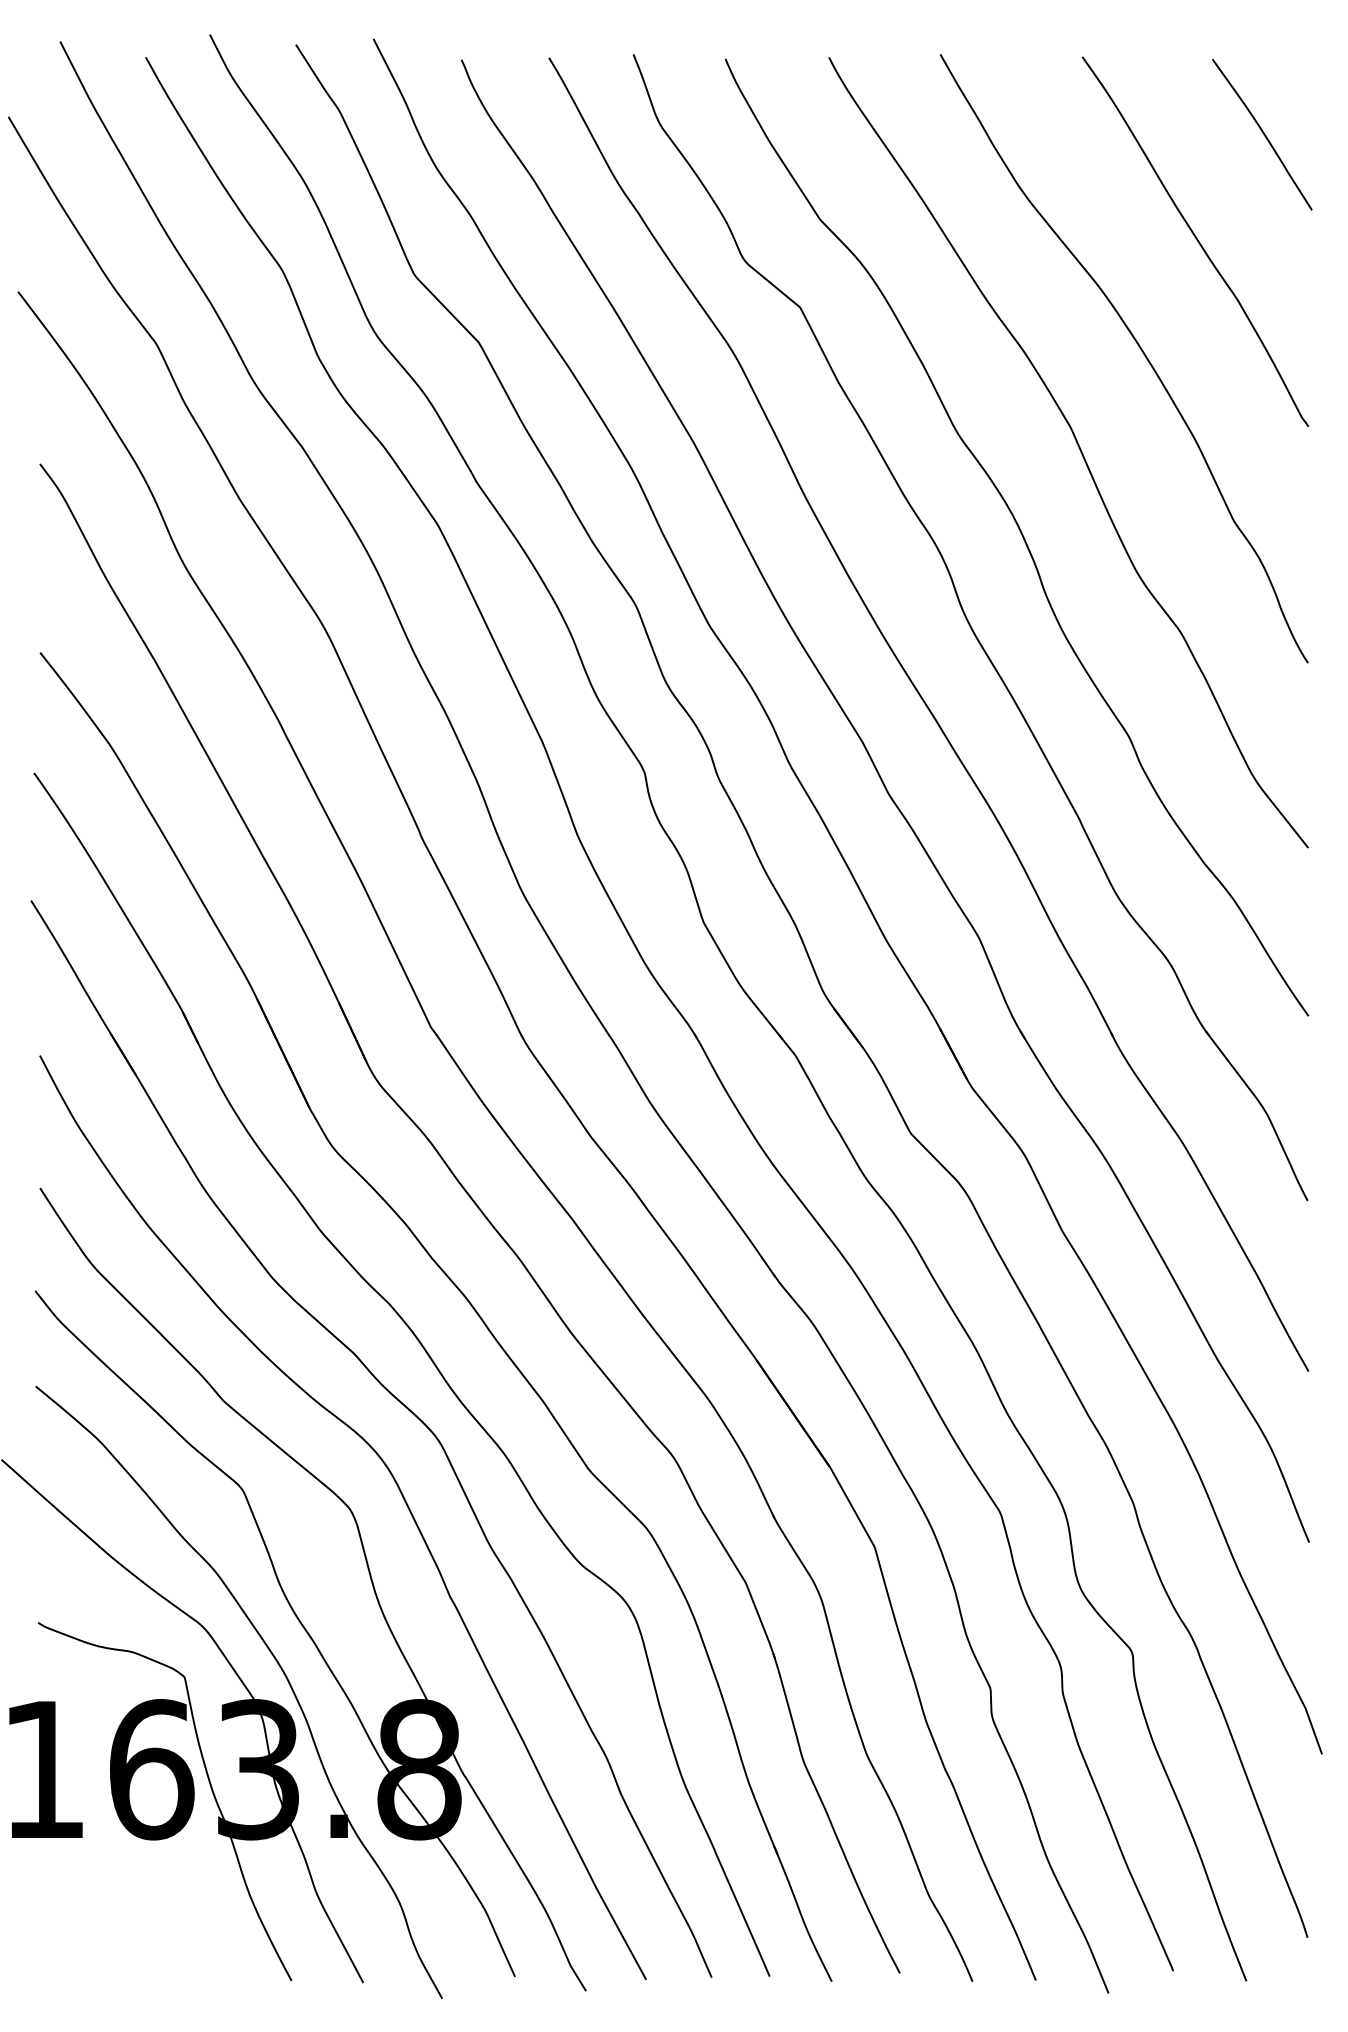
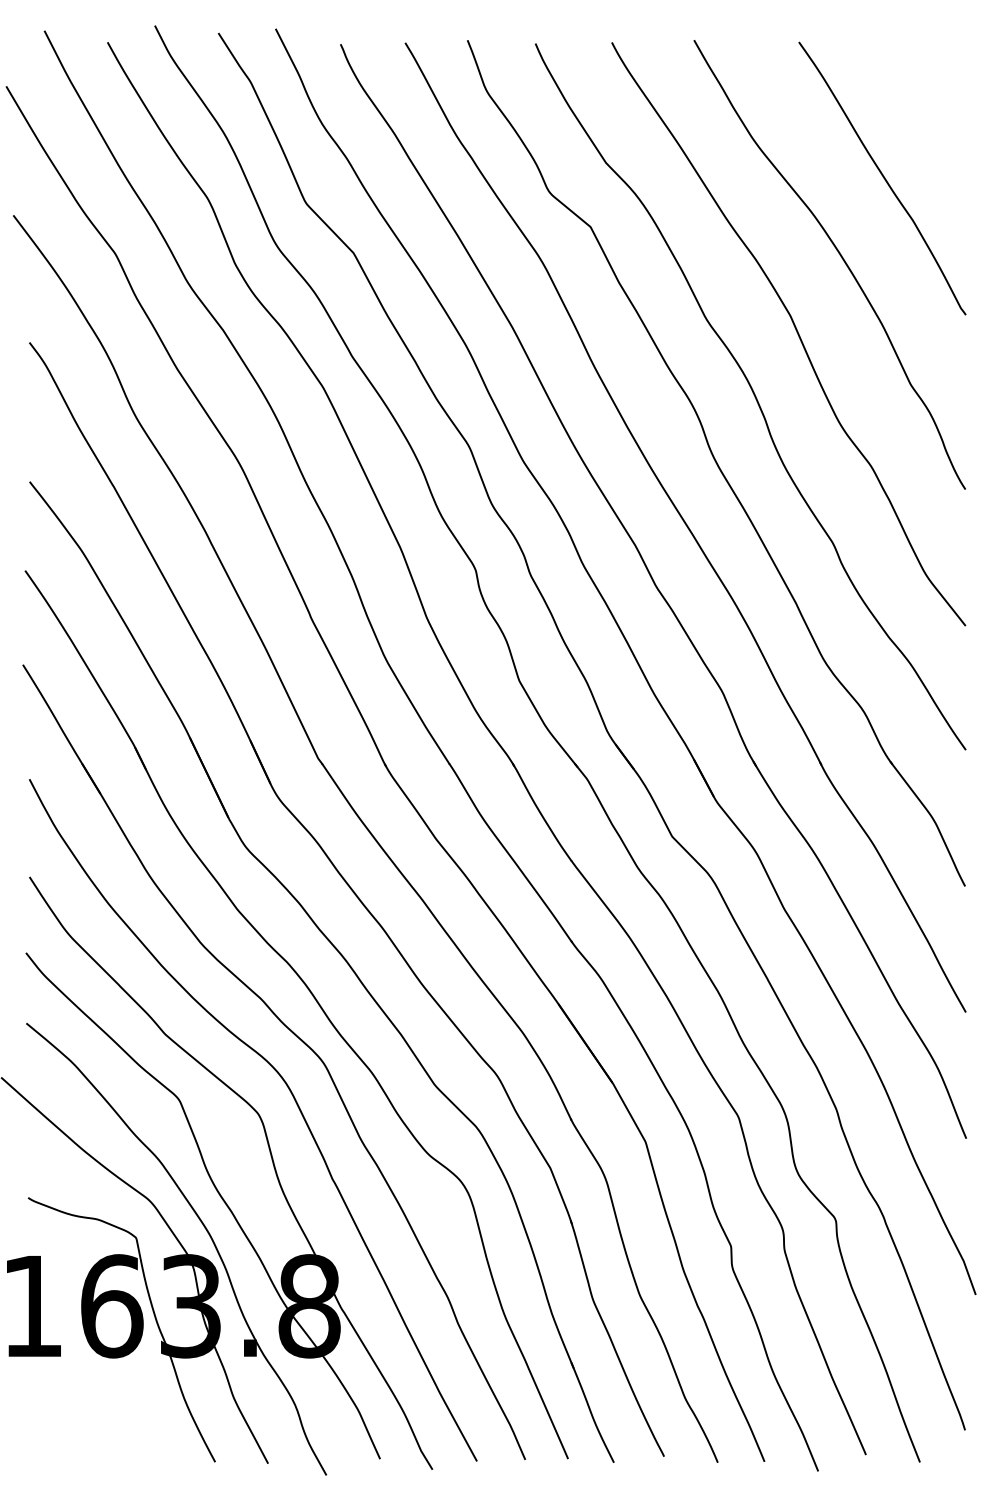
curve: (1262, 133) -> (931, 98), removed

